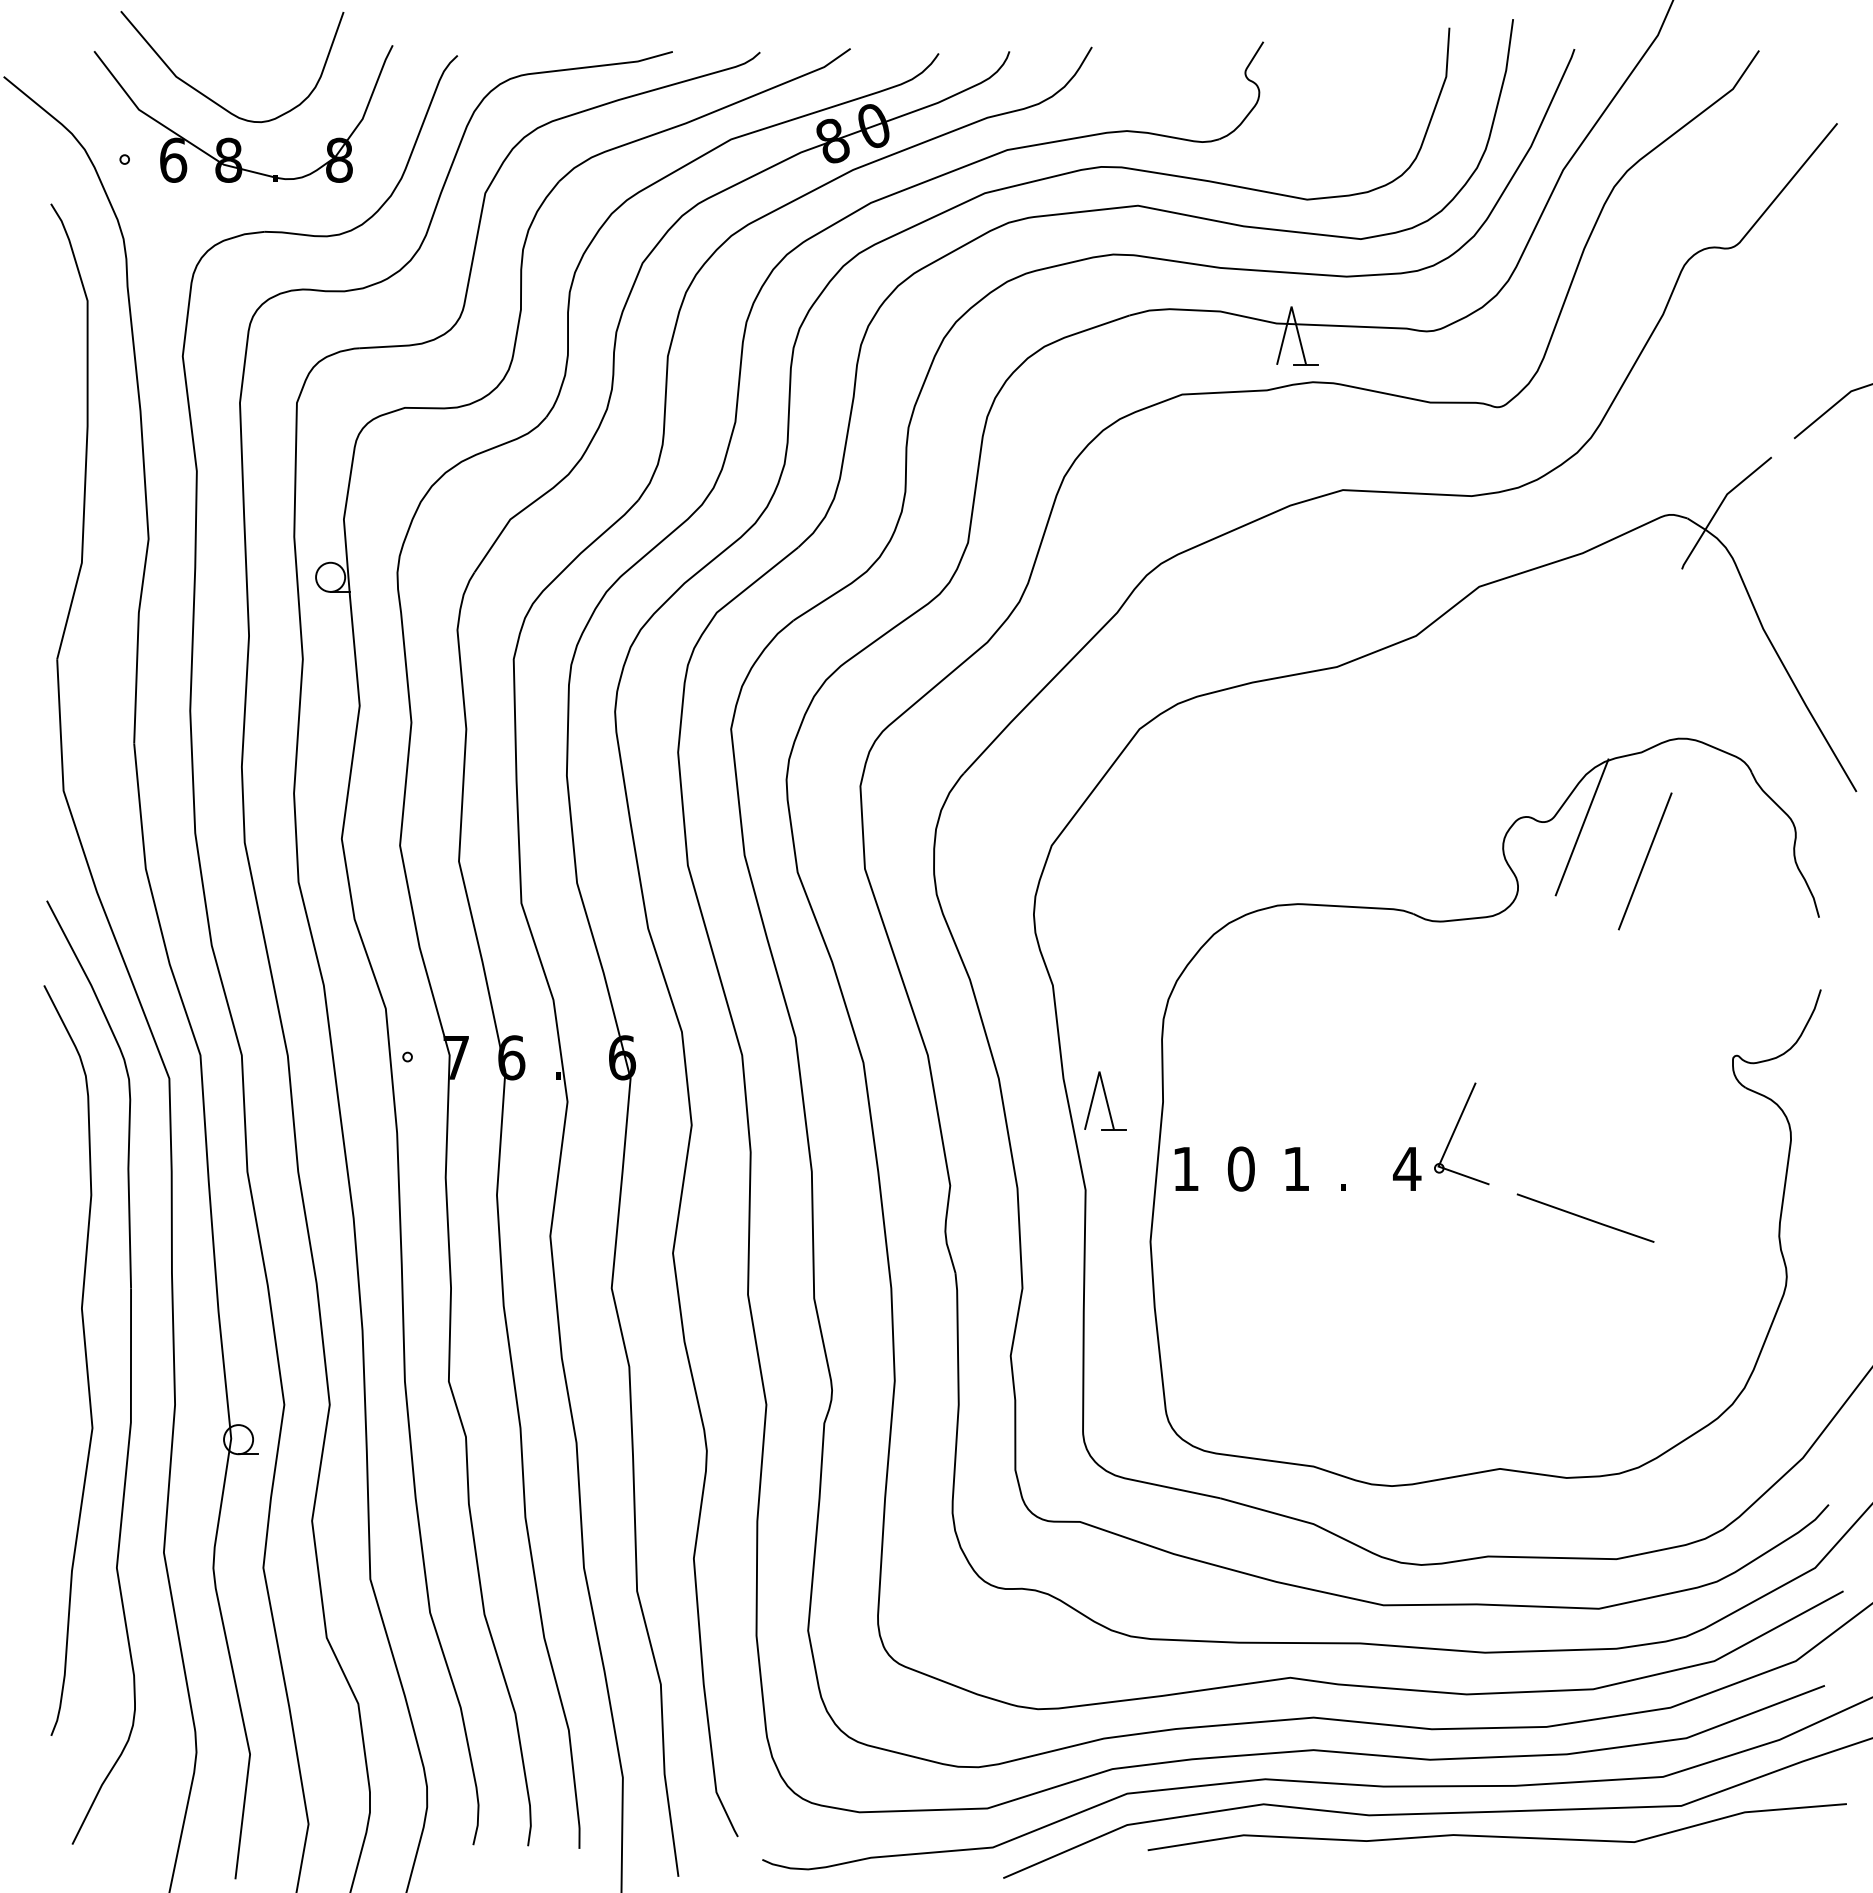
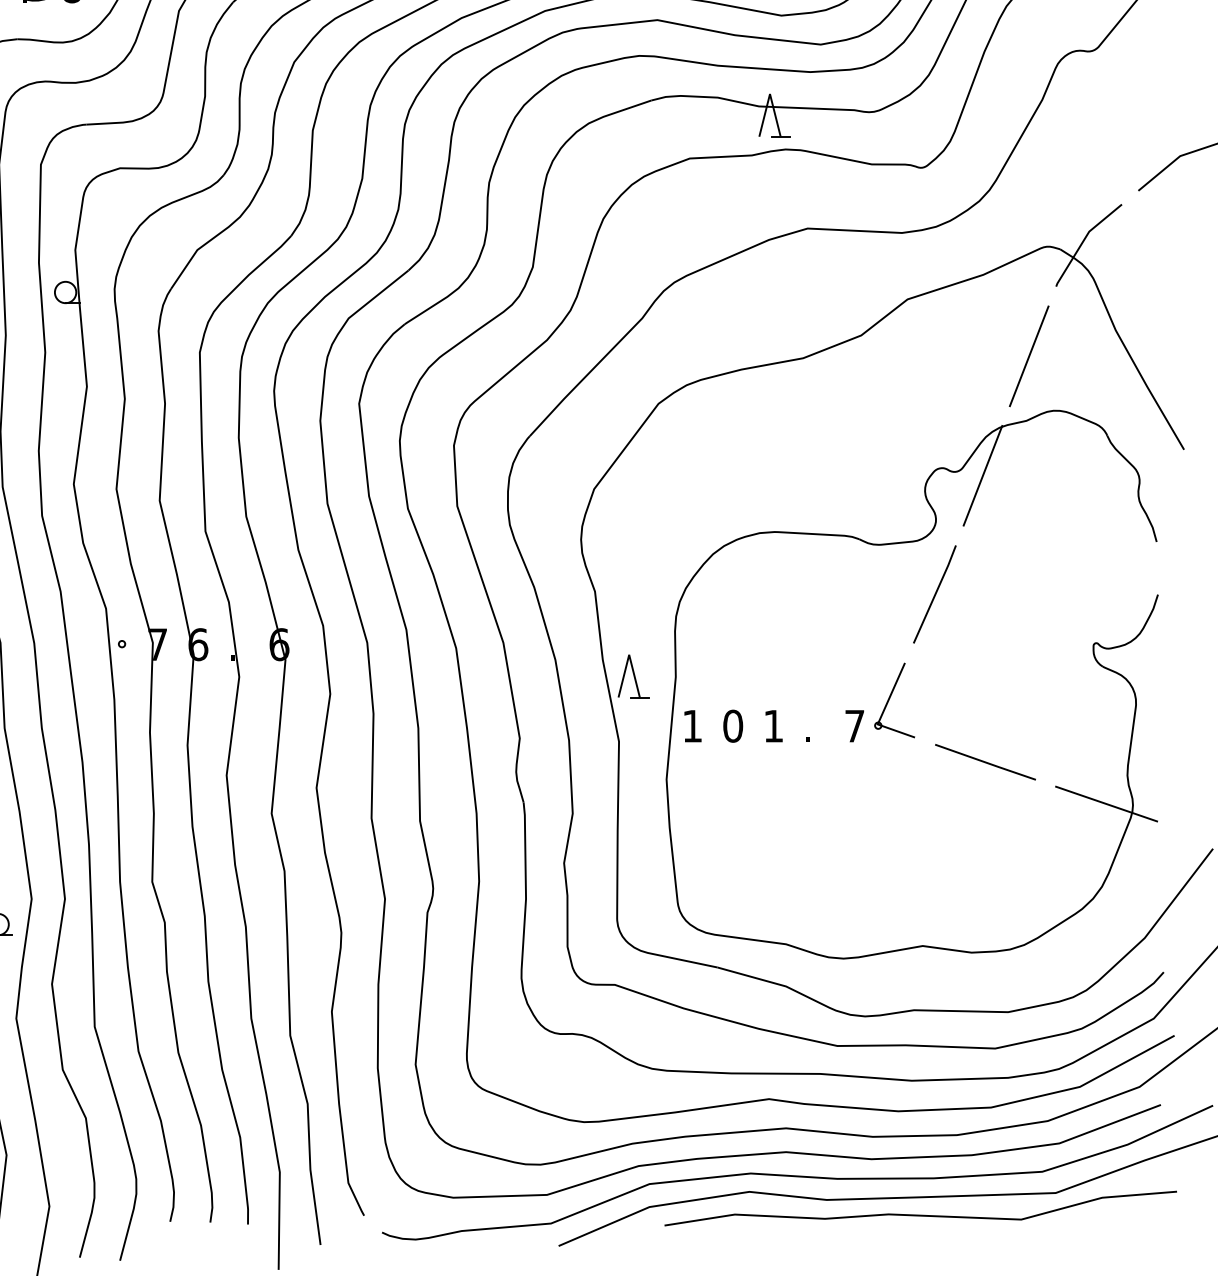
line: (1644, 861) -> (1028, 356), moved
line: (1516, 989) -> (934, 594), added
text: (1407, 1168) -> (854, 725), 4 -> 7
line: (1750, 1274) -> (1106, 803), added

